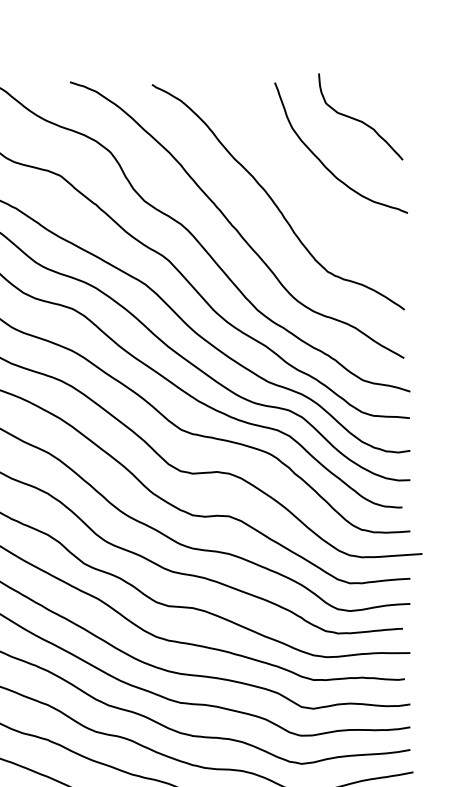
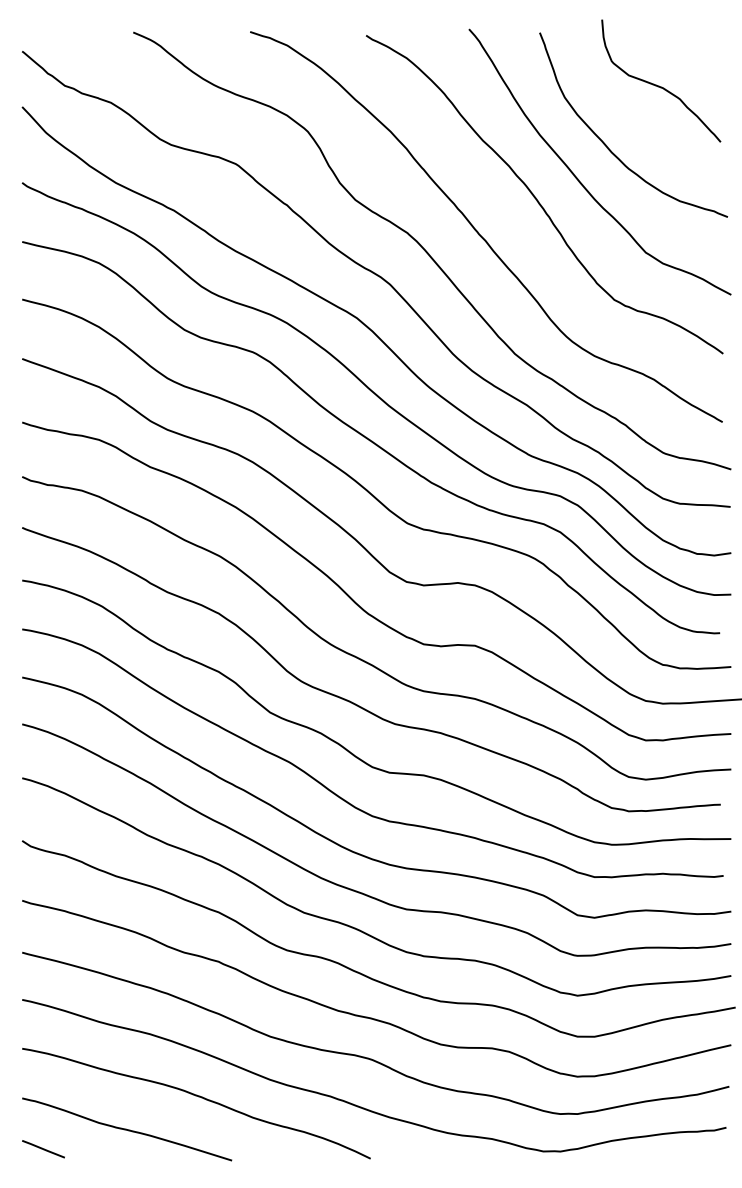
curve: (302, 185) -> (578, 178), added

